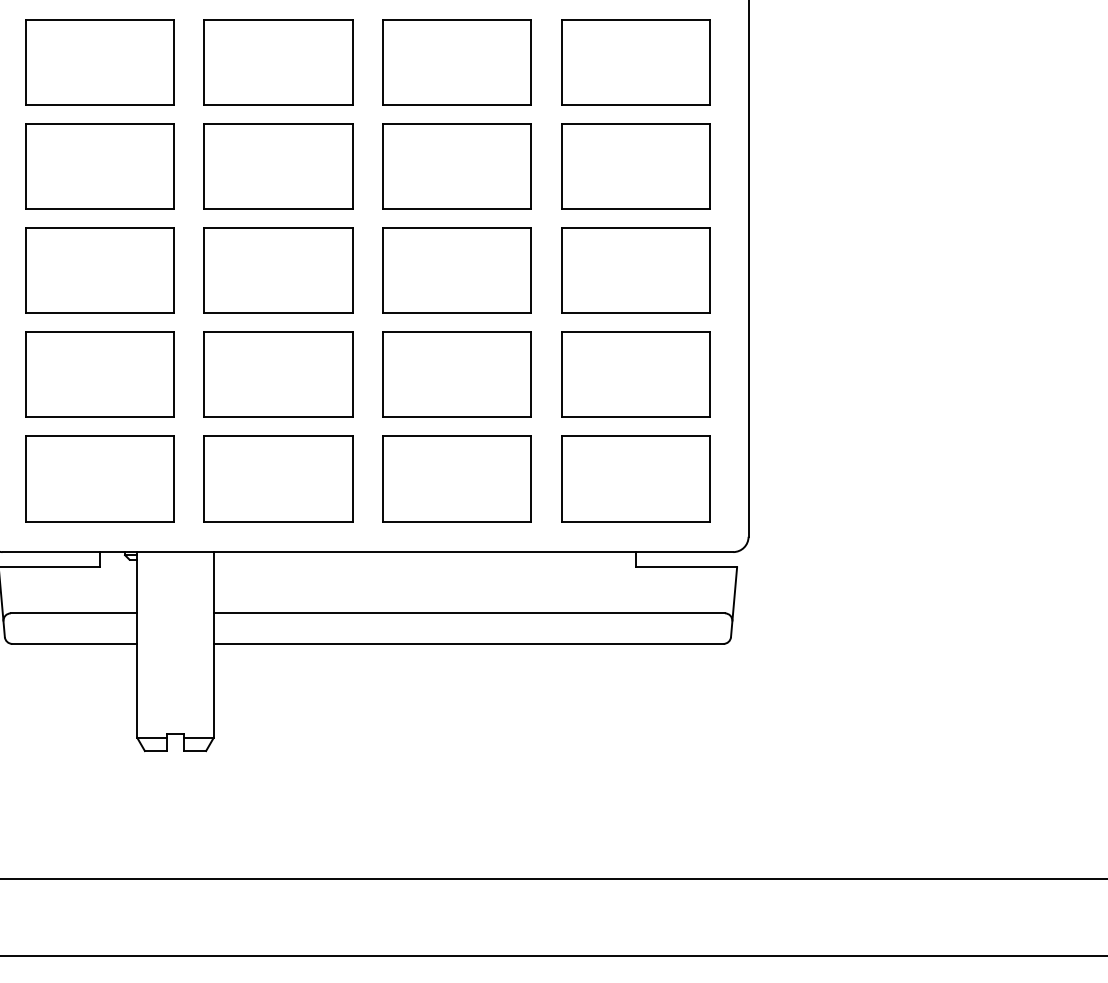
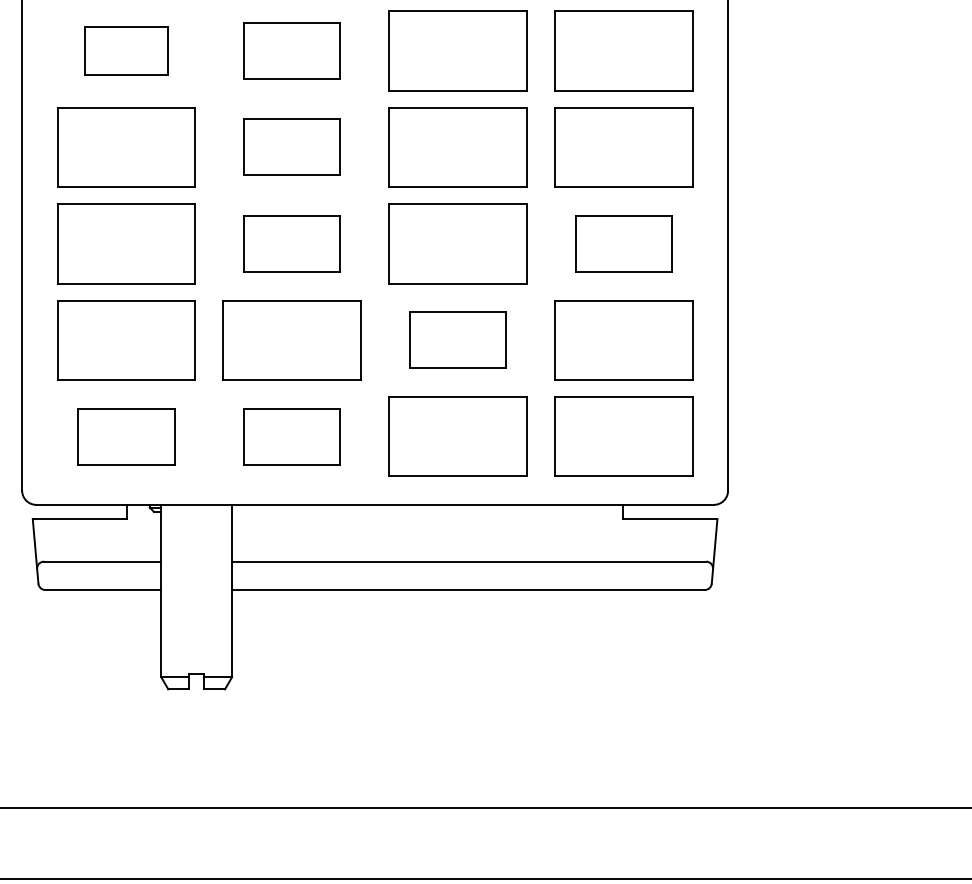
part: (99, 62) -> (126, 50), size x0.6
part: (278, 62) -> (292, 50), size x0.7
part: (278, 166) -> (292, 147), size x0.7
part: (278, 270) -> (292, 243), size x0.7
part: (635, 270) -> (623, 243), size x0.7
part: (456, 374) -> (457, 340), size x0.7
part: (99, 478) -> (126, 436), size x0.7
part: (278, 478) -> (292, 436), size x0.7

